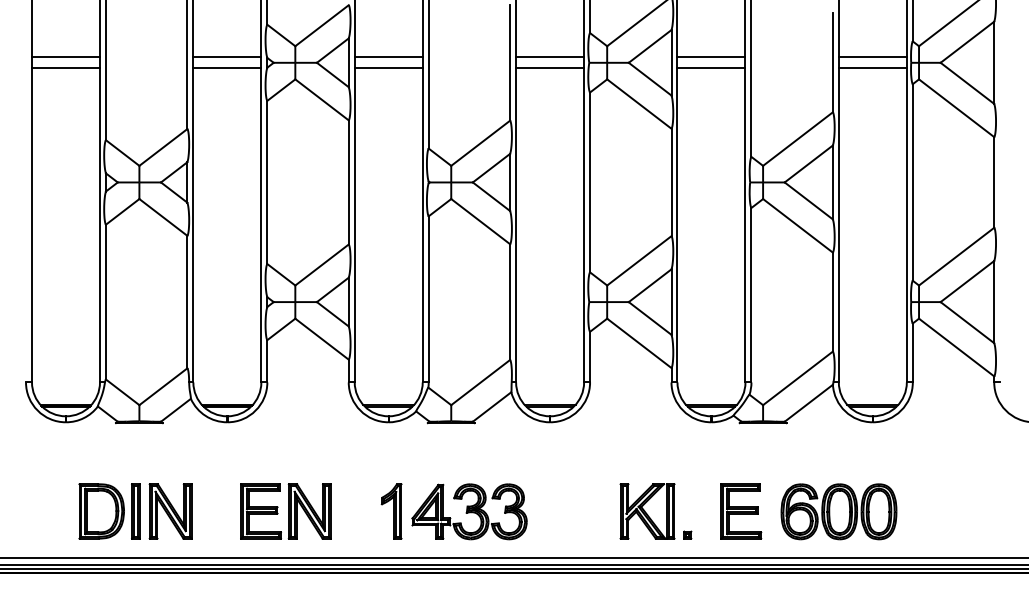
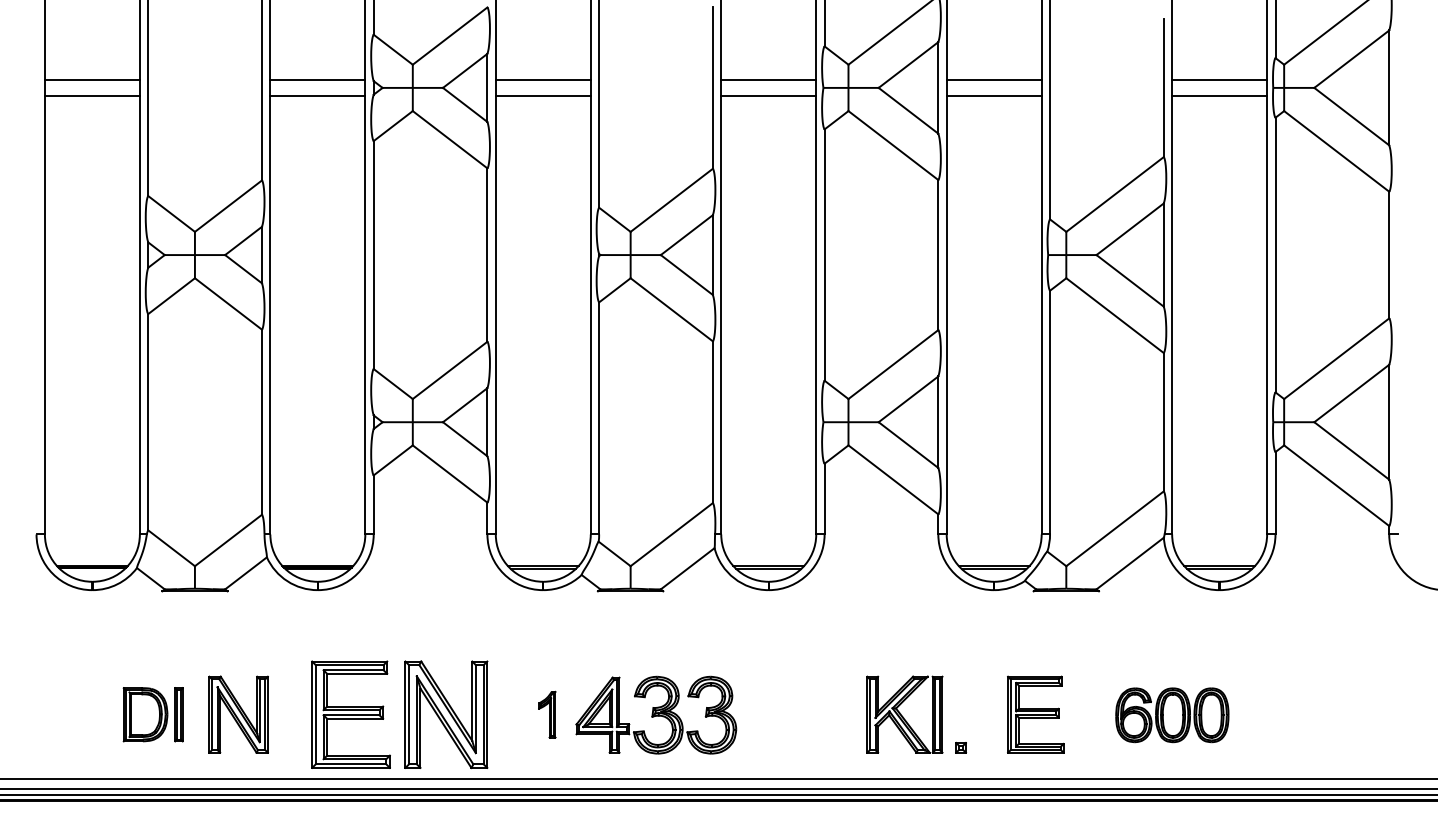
part: (109, 511) -> (153, 714), size x0.7
part: (285, 511) -> (399, 714), size x1.4
part: (391, 511) -> (547, 714), size x0.6
part: (838, 511) -> (1171, 714), size x0.7

